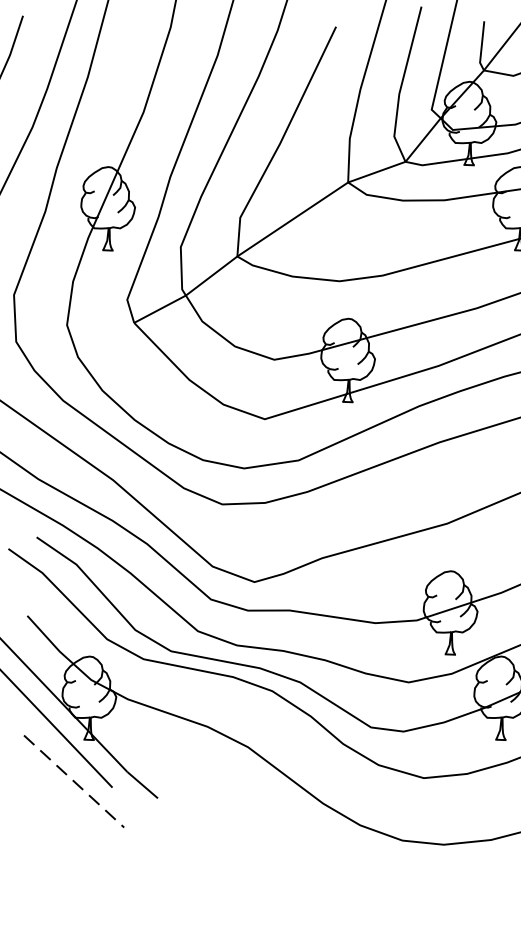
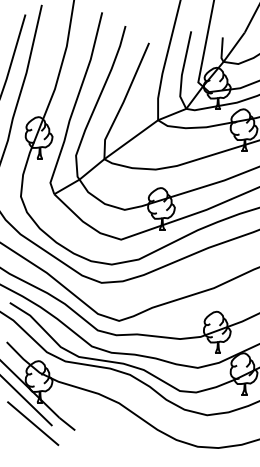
line: (74, 781) -> (33, 423), dashed -> solid

